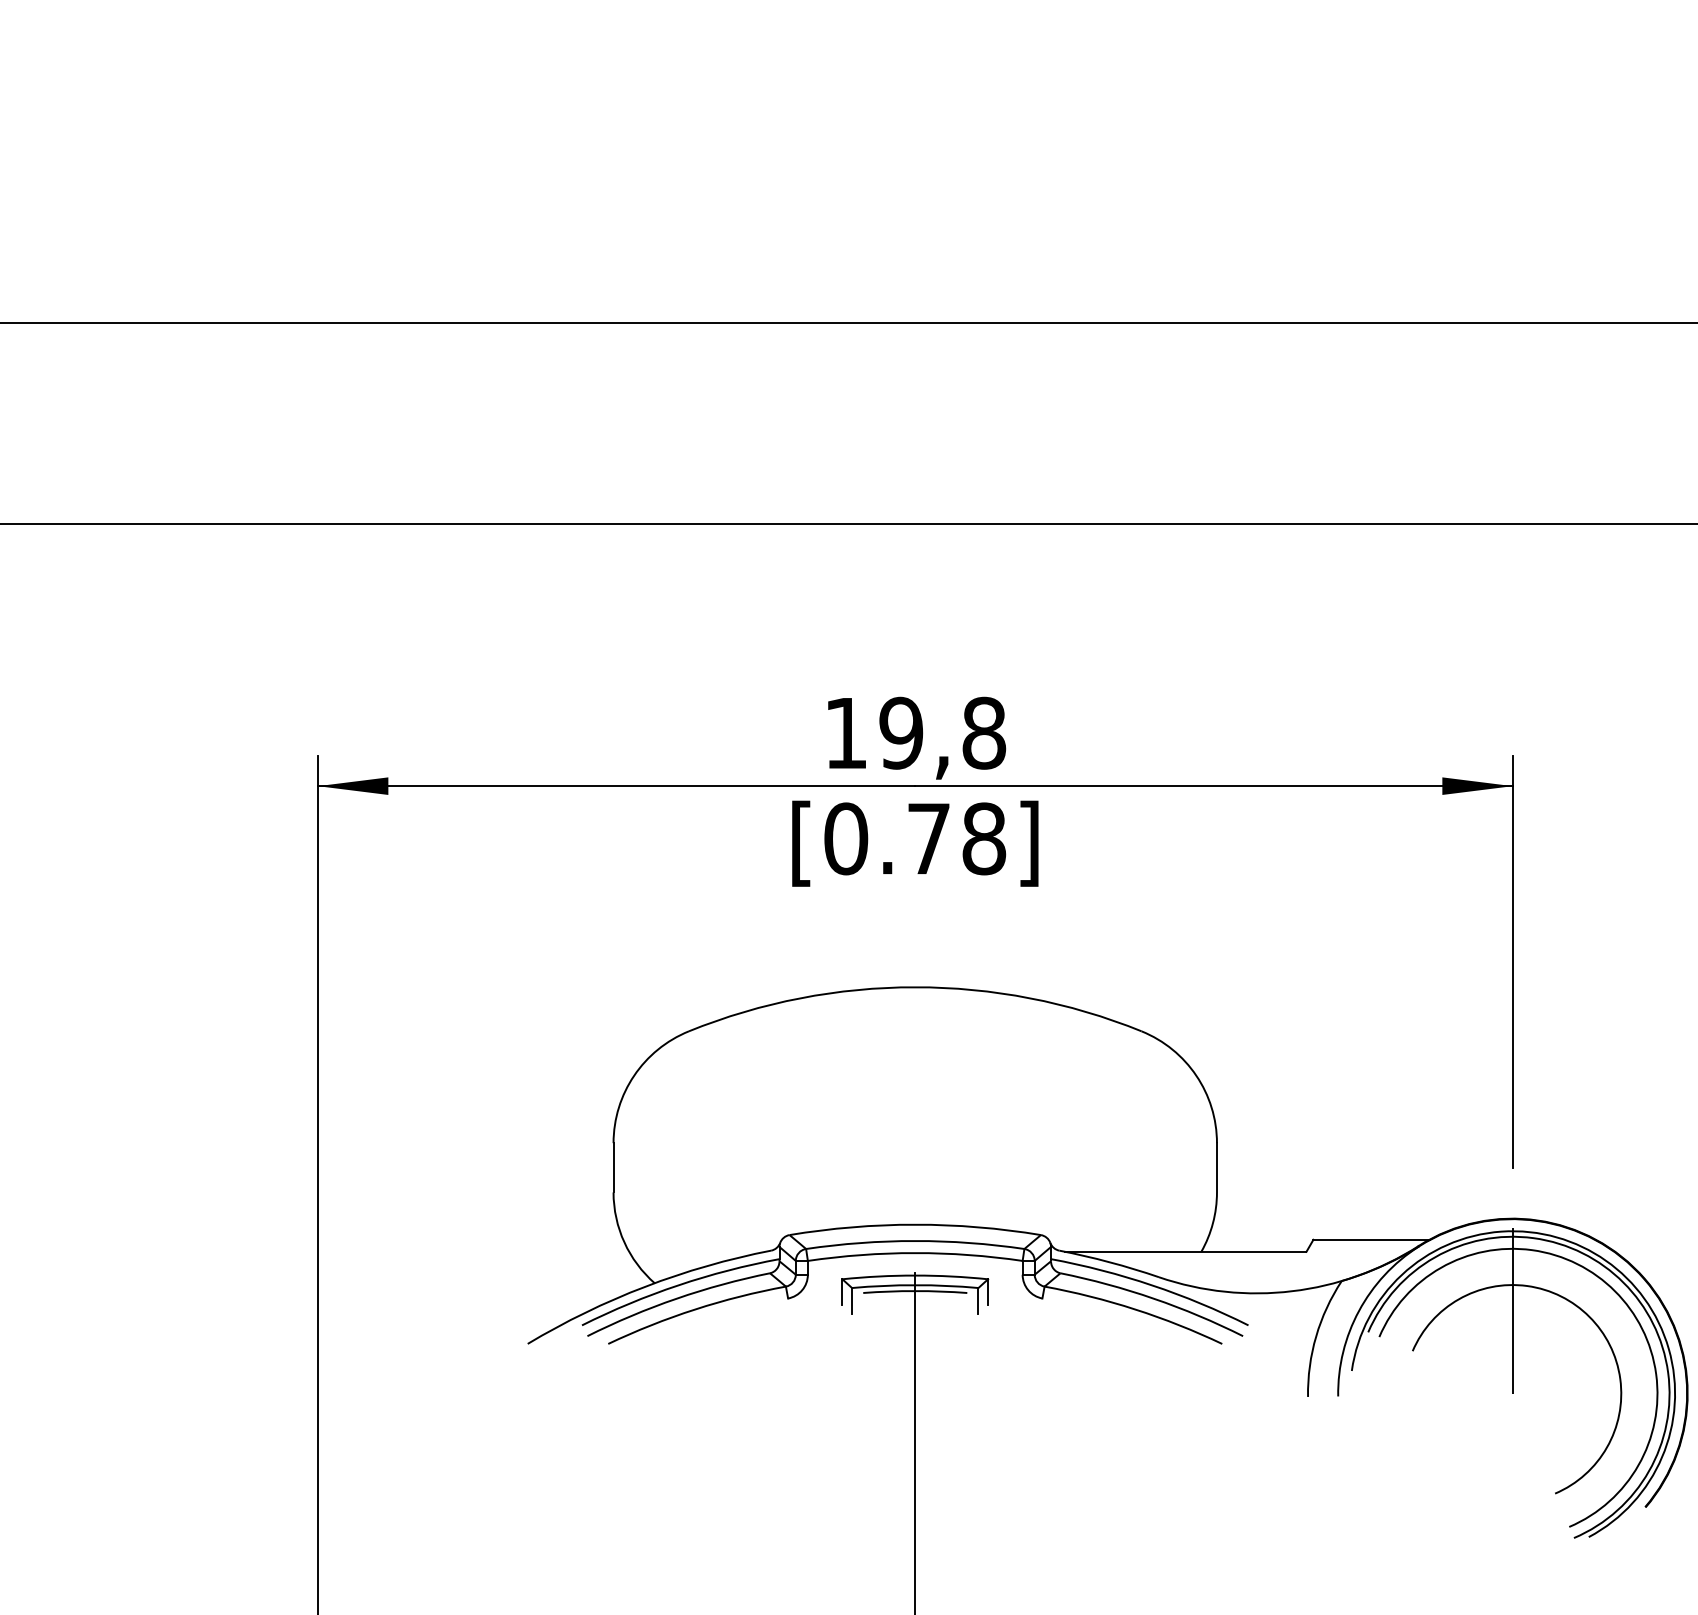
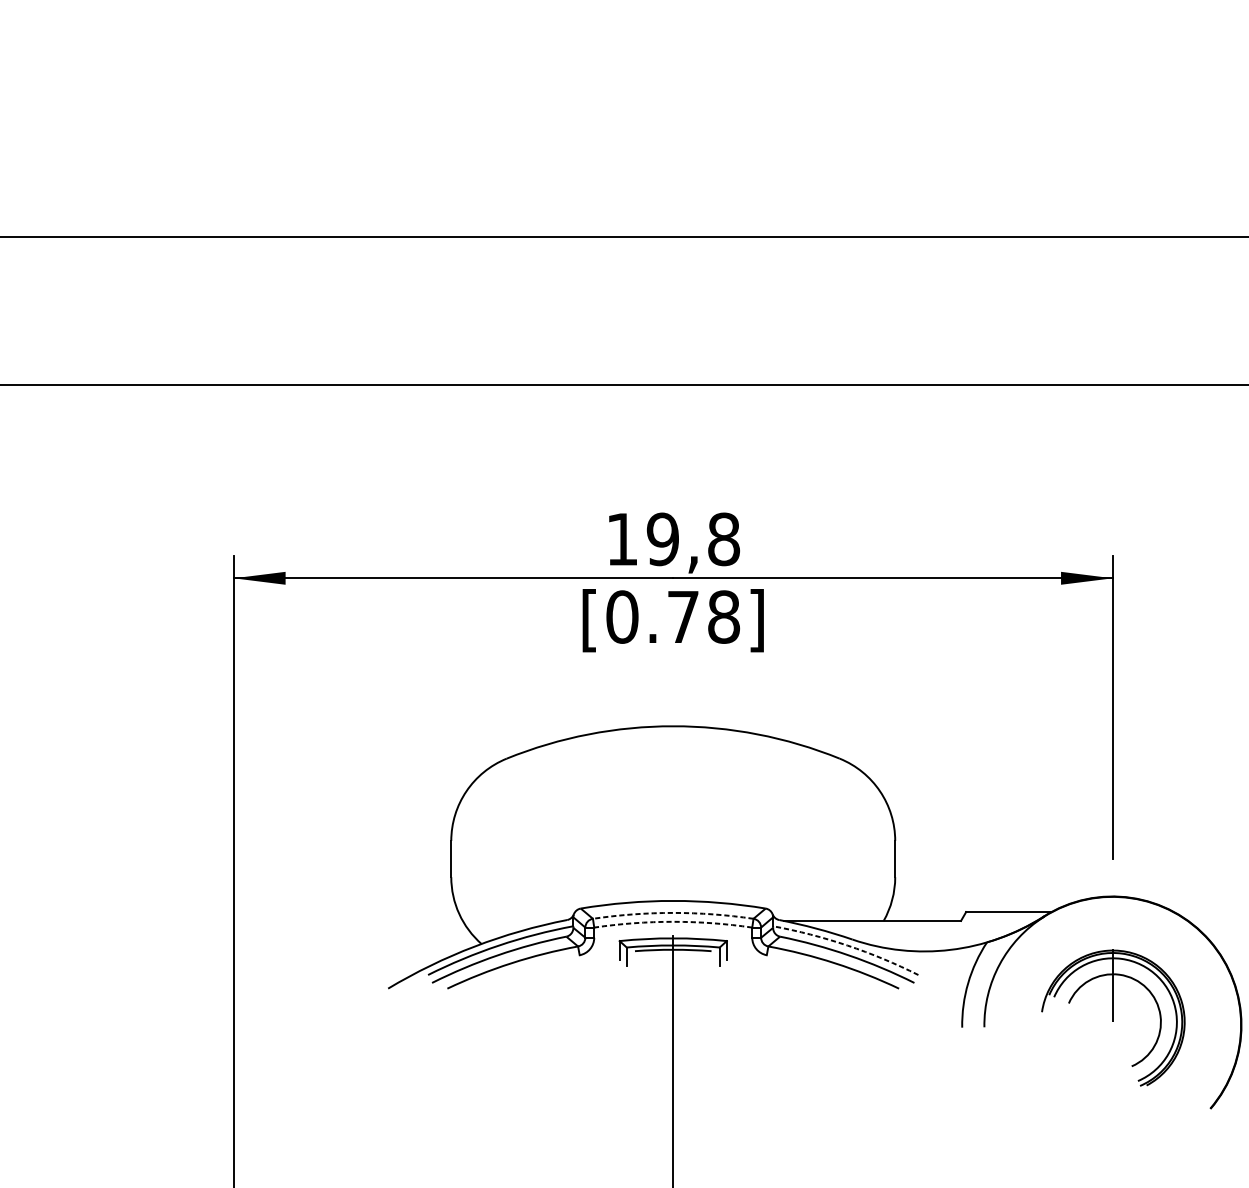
arc: (915, 1241) -> (673, 913), solid -> dashed
arc: (915, 1253) -> (673, 922), solid -> dashed
arc: (1152, 1285) -> (847, 945), solid -> dashed
part: (1513, 1383) -> (1113, 1017), size x0.6

